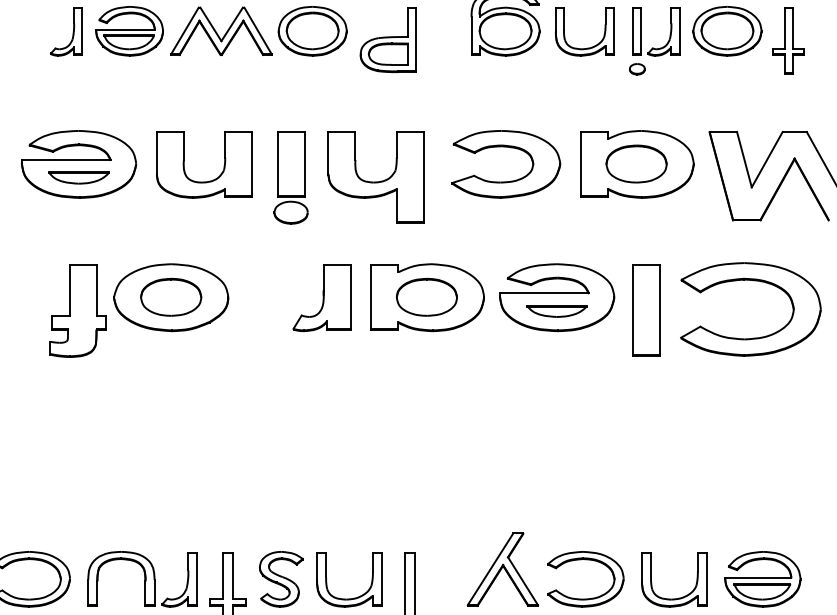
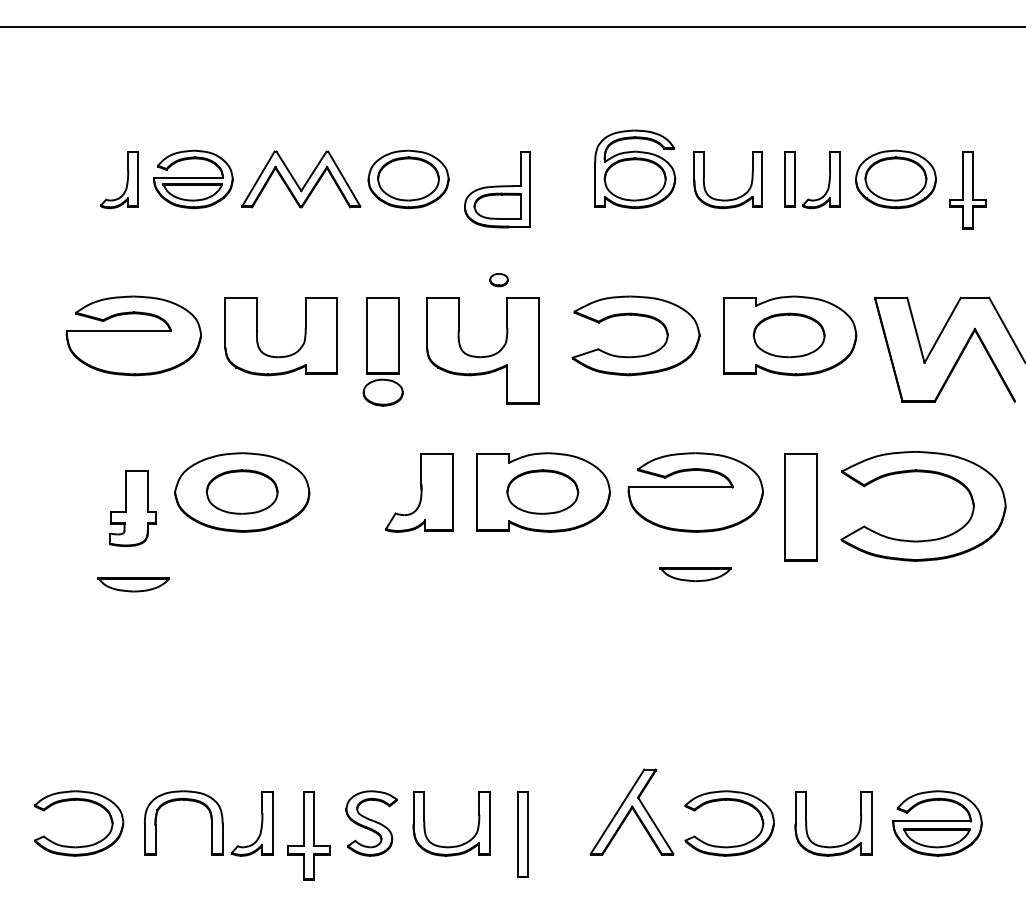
part: (636, 69) -> (498, 280), moved
part: (78, 177) -> (133, 584), moved
part: (77, 311) -> (132, 508), size x0.7
part: (556, 311) -> (695, 574), moved

